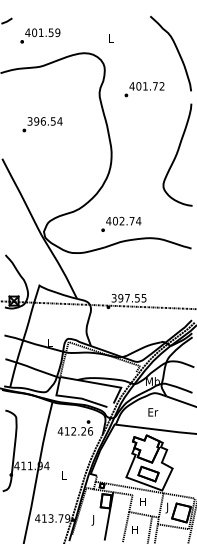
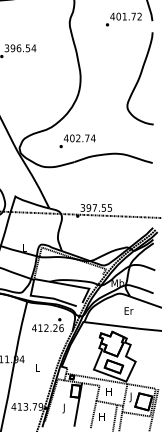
text: (144, 89) -> (123, 19), moved
text: (121, 223) -> (77, 140), moved
text: (153, 412) -> (129, 311), moved

